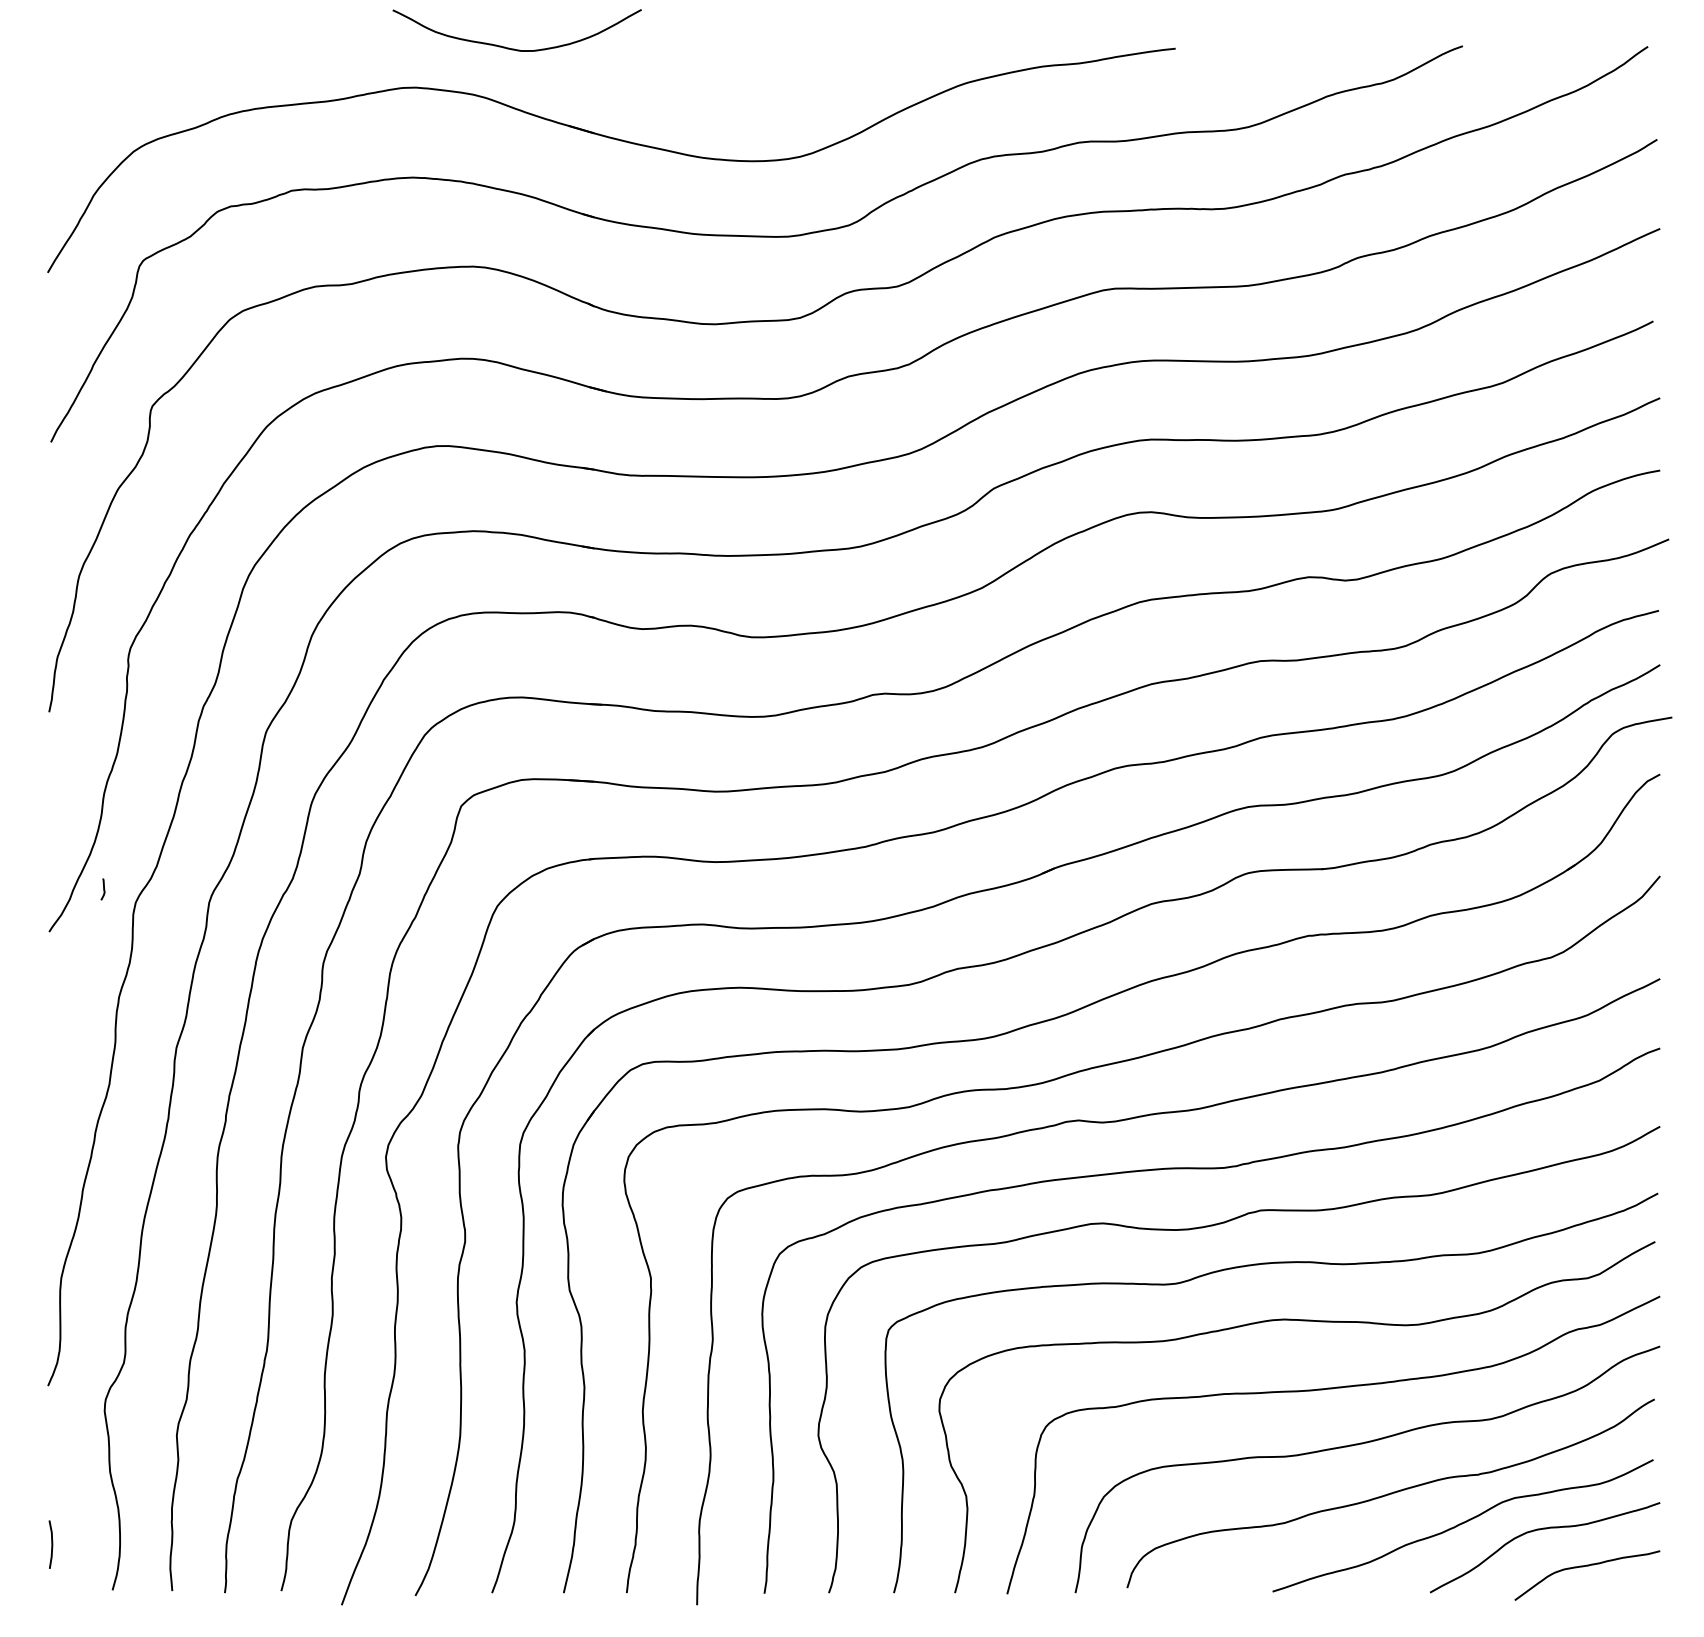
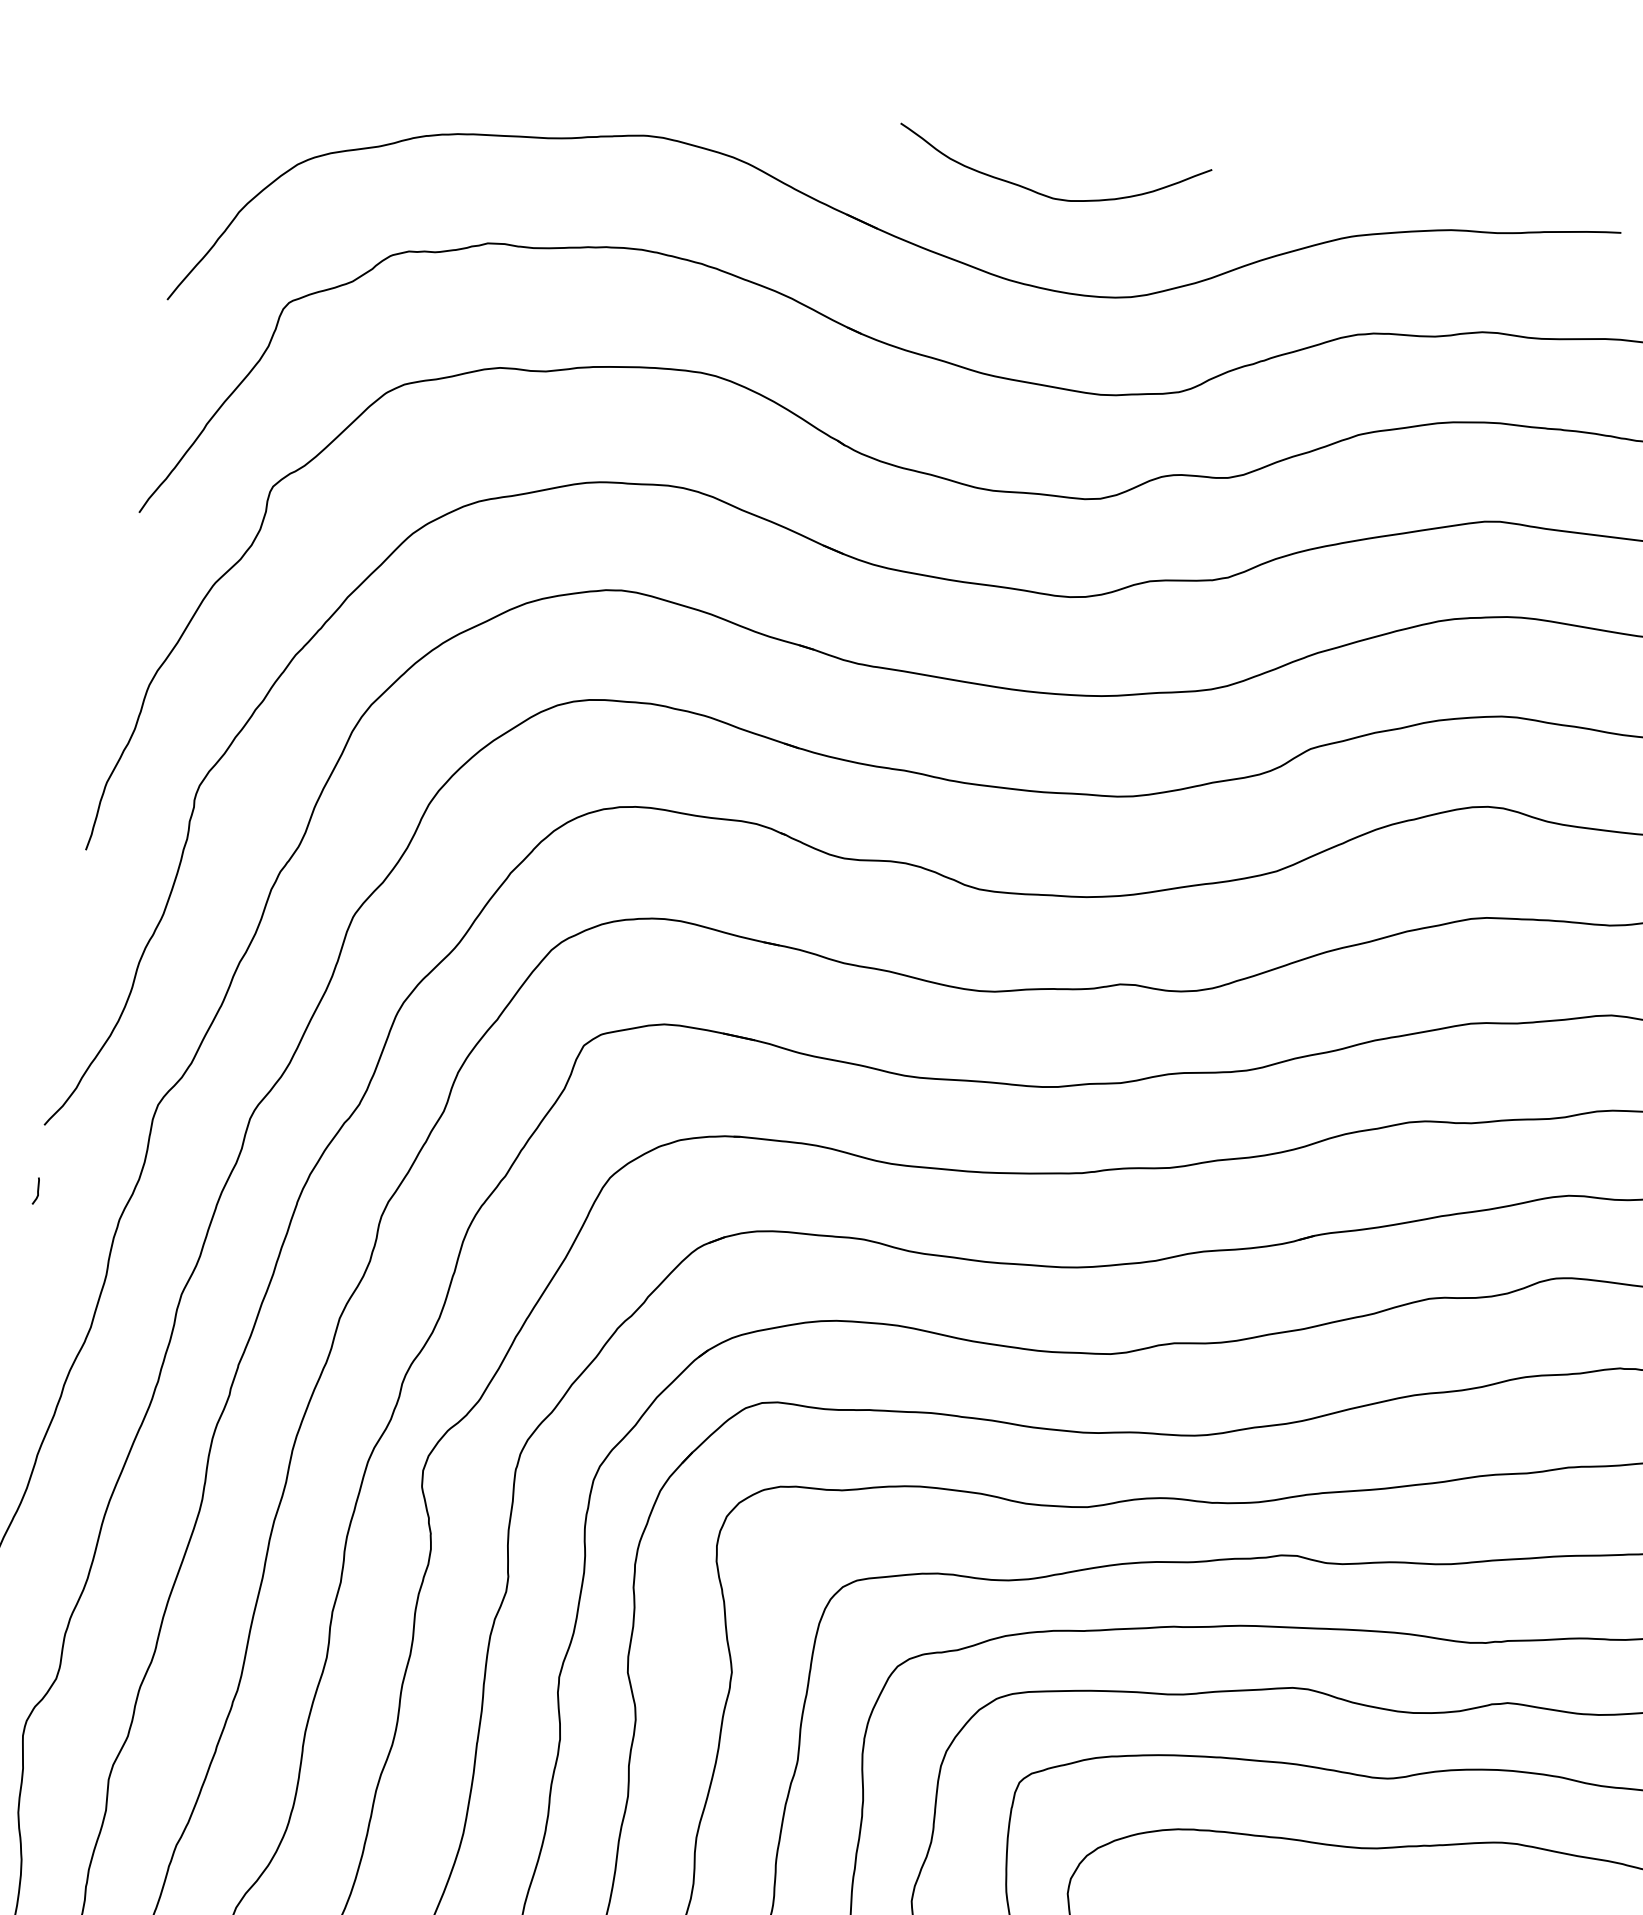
curve: (514, 48) -> (1045, 194), moved
curve: (103, 889) -> (37, 1191), moved

